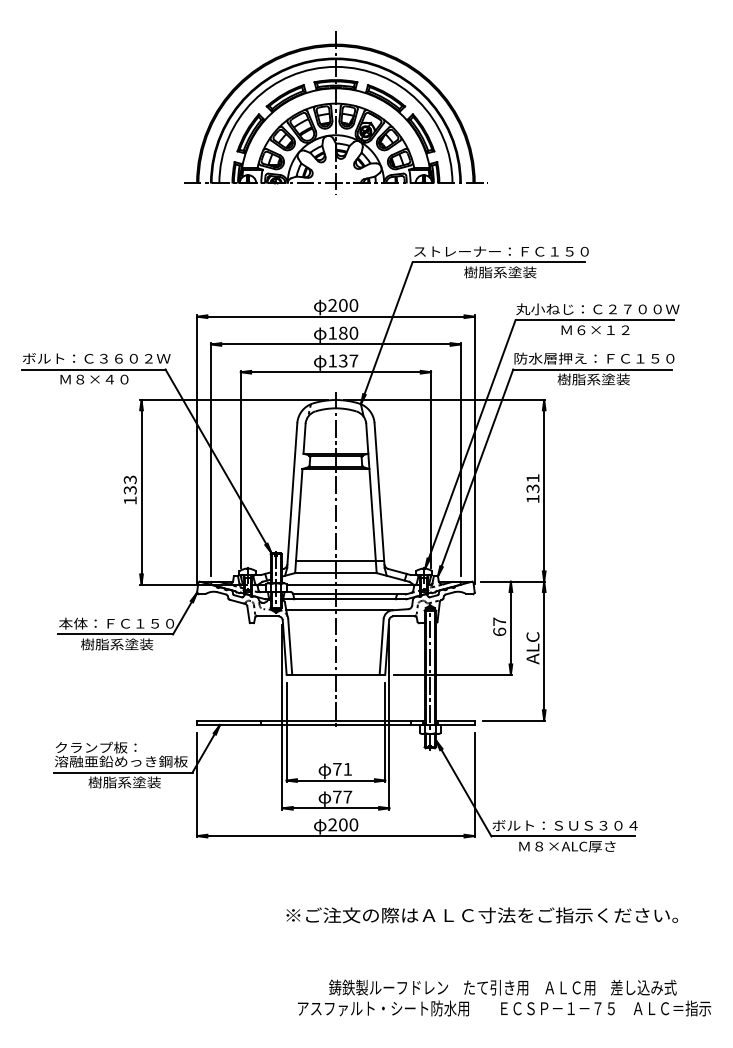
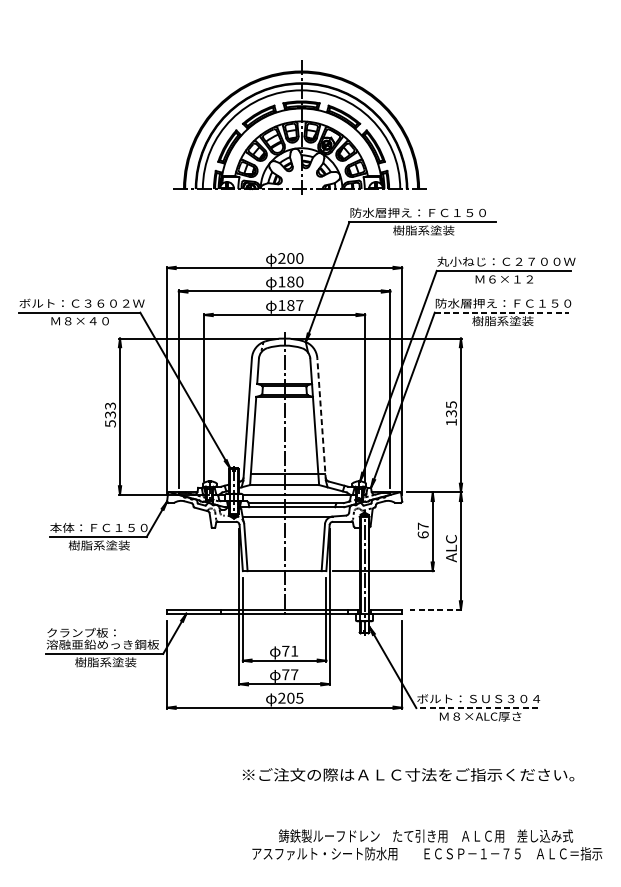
part: (335, 112) -> (301, 128), moved
text: (500, 251) -> (423, 212), ストレーナー：ＦＣ１５０ -> 防水層押え：ＦＣ１５０
text: (342, 360) -> (290, 305), 137 -> 187
line: (592, 369) -> (501, 312), solid -> dashed
text: (532, 478) -> (451, 404), 131 -> 135
line: (379, 495) -> (321, 419), solid -> dashed
text: (130, 500) -> (110, 423), 133 -> 533
line: (513, 720) -> (434, 609), solid -> dashed
text: (353, 824) -> (299, 697), 200 -> 205
line: (563, 836) -> (477, 708), solid -> dashed

